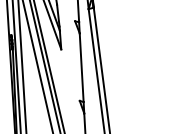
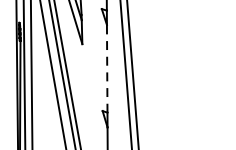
line: (81, 67) -> (106, 68), solid -> dashed

